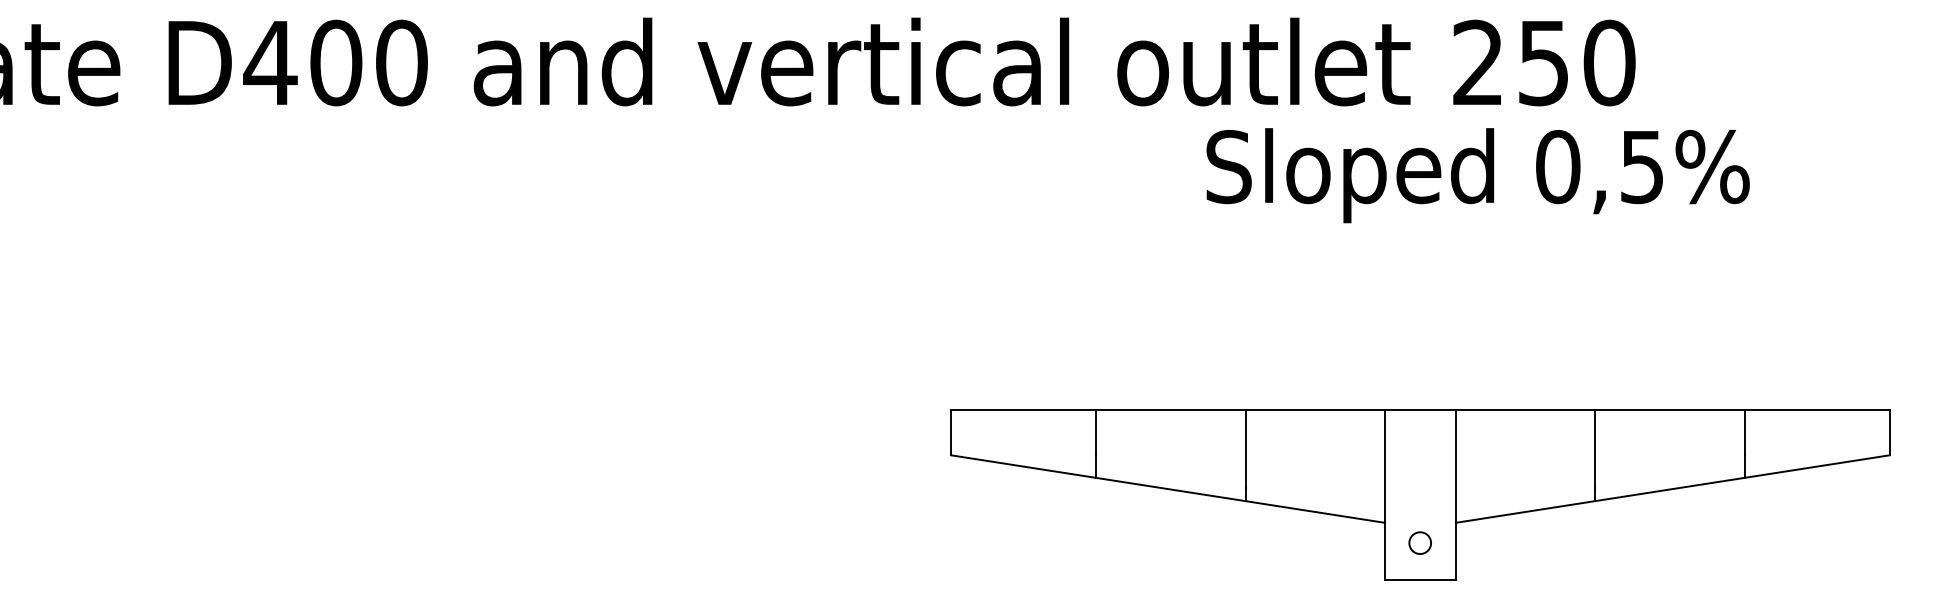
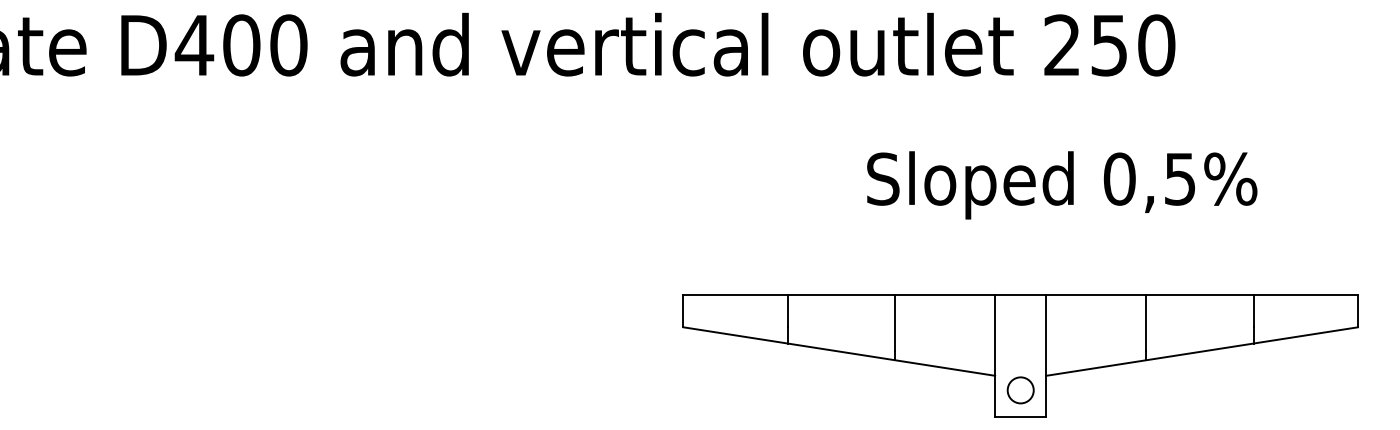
text: (1478, 175) -> (1062, 185), moved
circle: (1420, 543) -> (1020, 390), size x1.67

